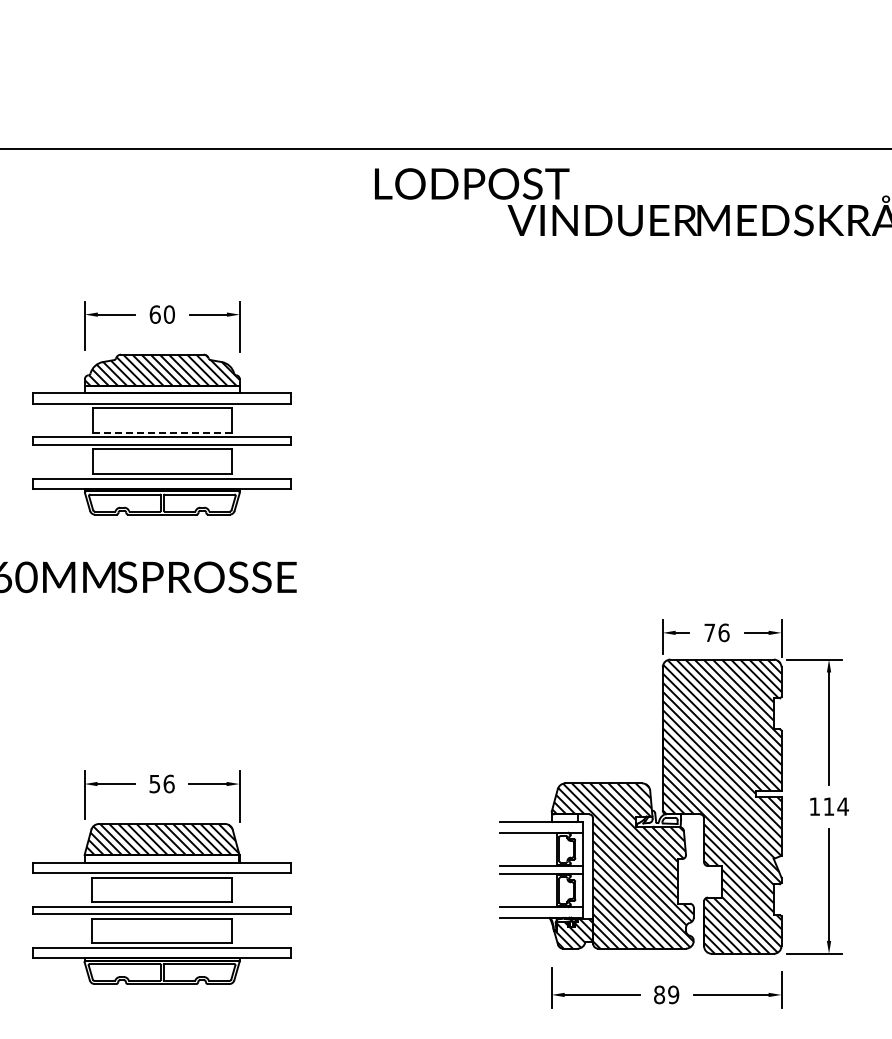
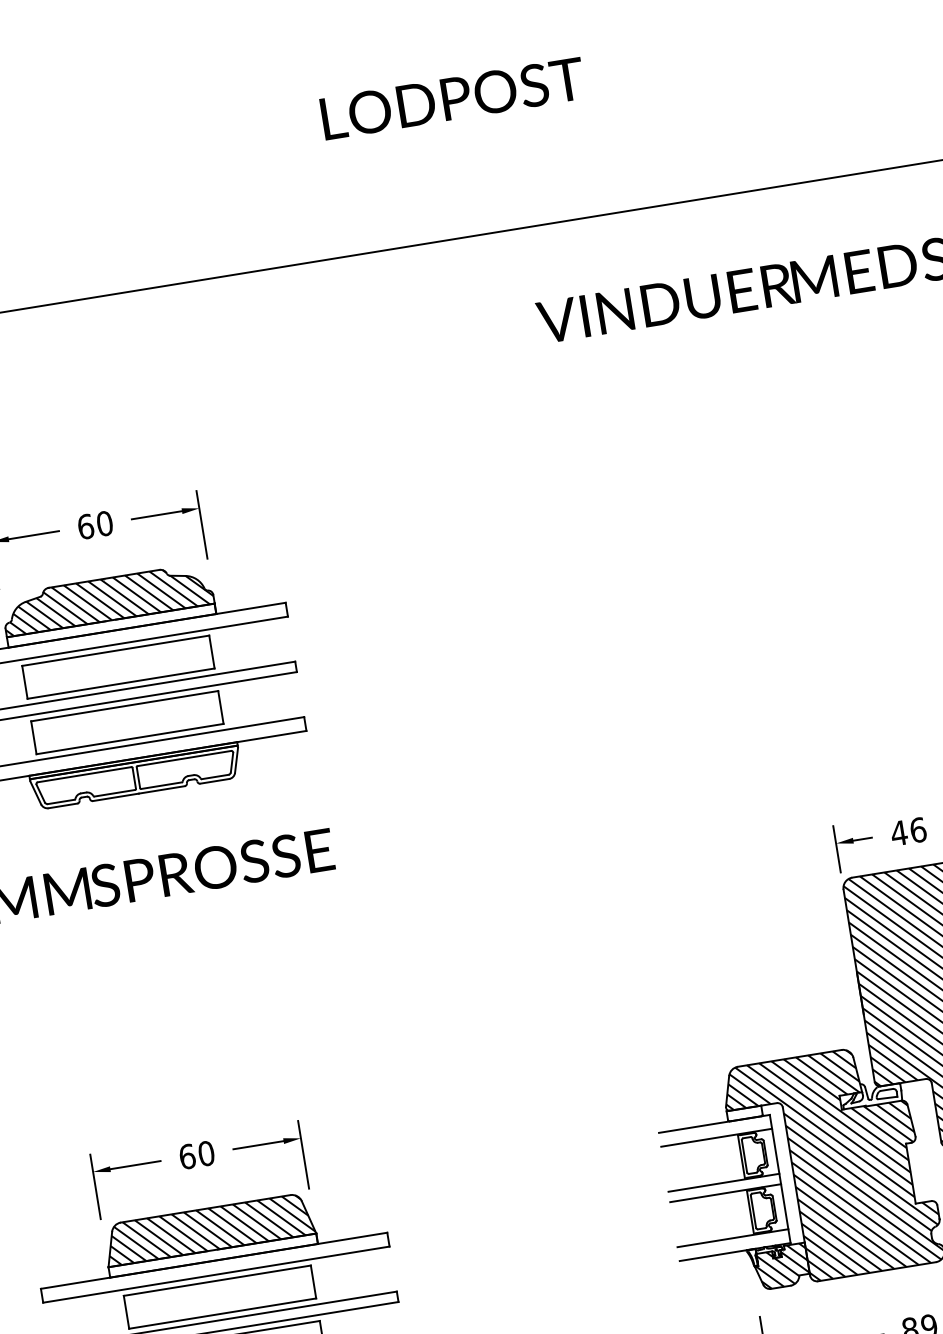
text: (472, 183) -> (453, 97), moved
line: (162, 432) -> (121, 683), dashed -> solid
text: (709, 632) -> (898, 832), 76 -> 46
text: (161, 783) -> (196, 1154), 56 -> 60

